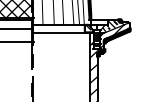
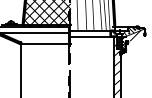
fill: (117, 35) -> (135, 38), removed

